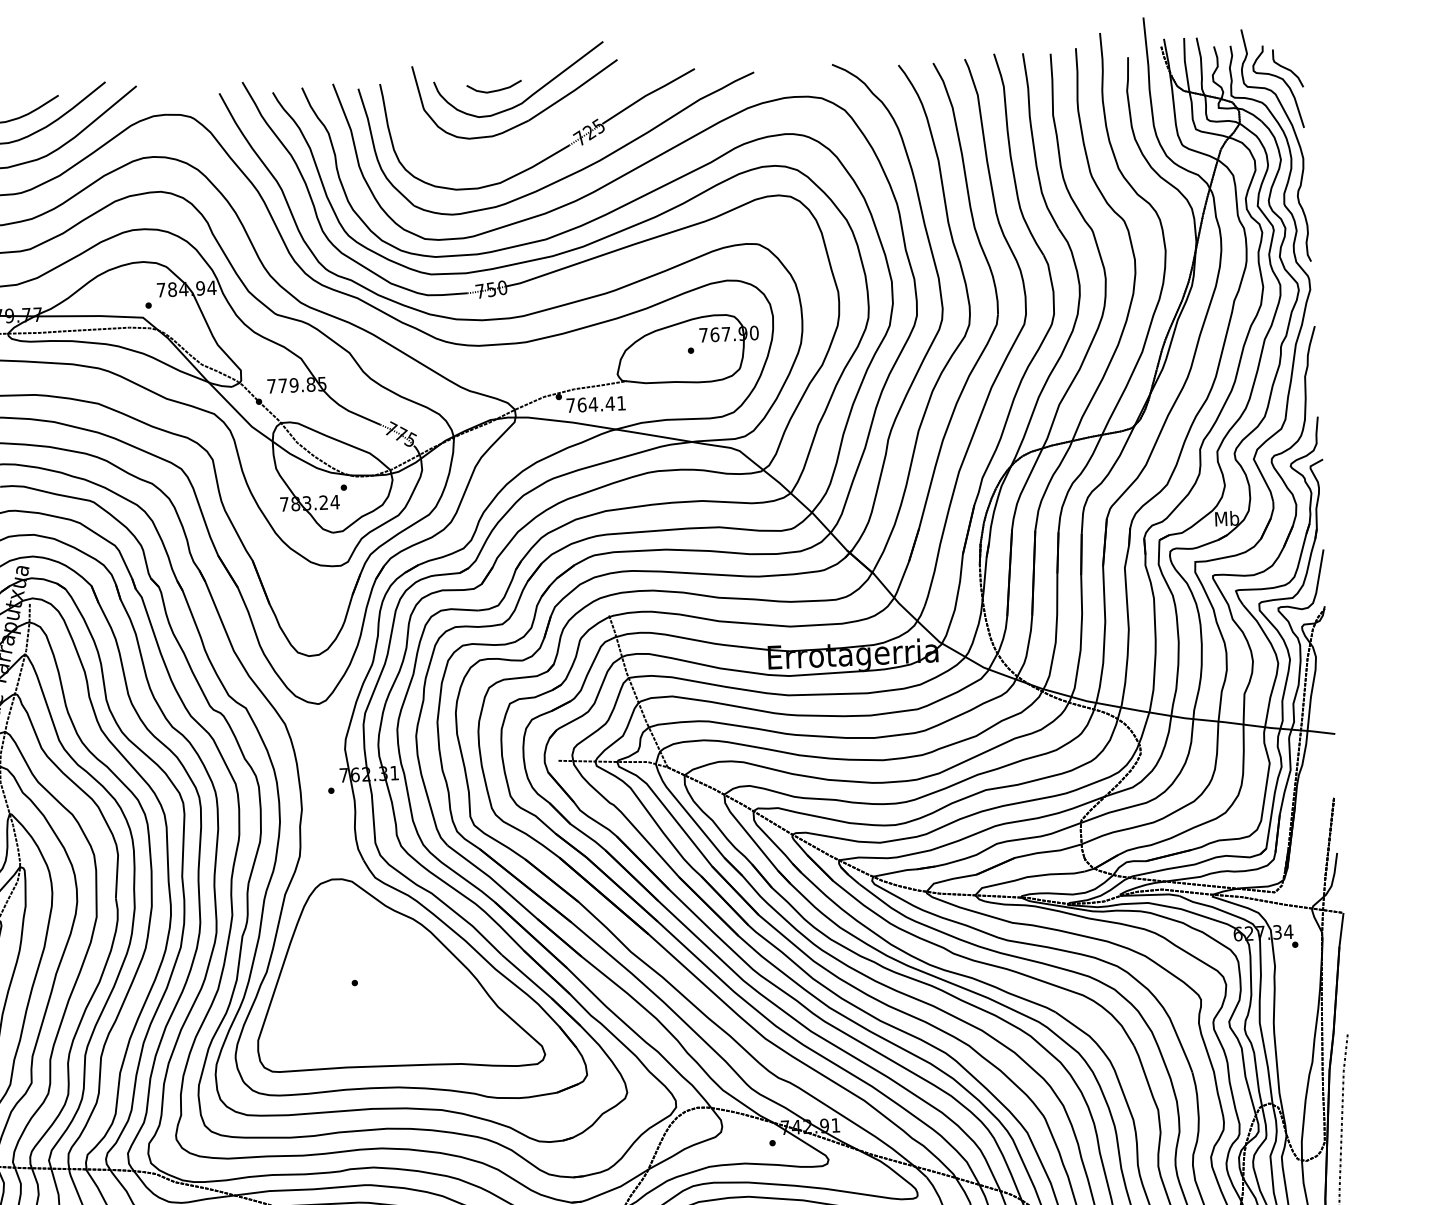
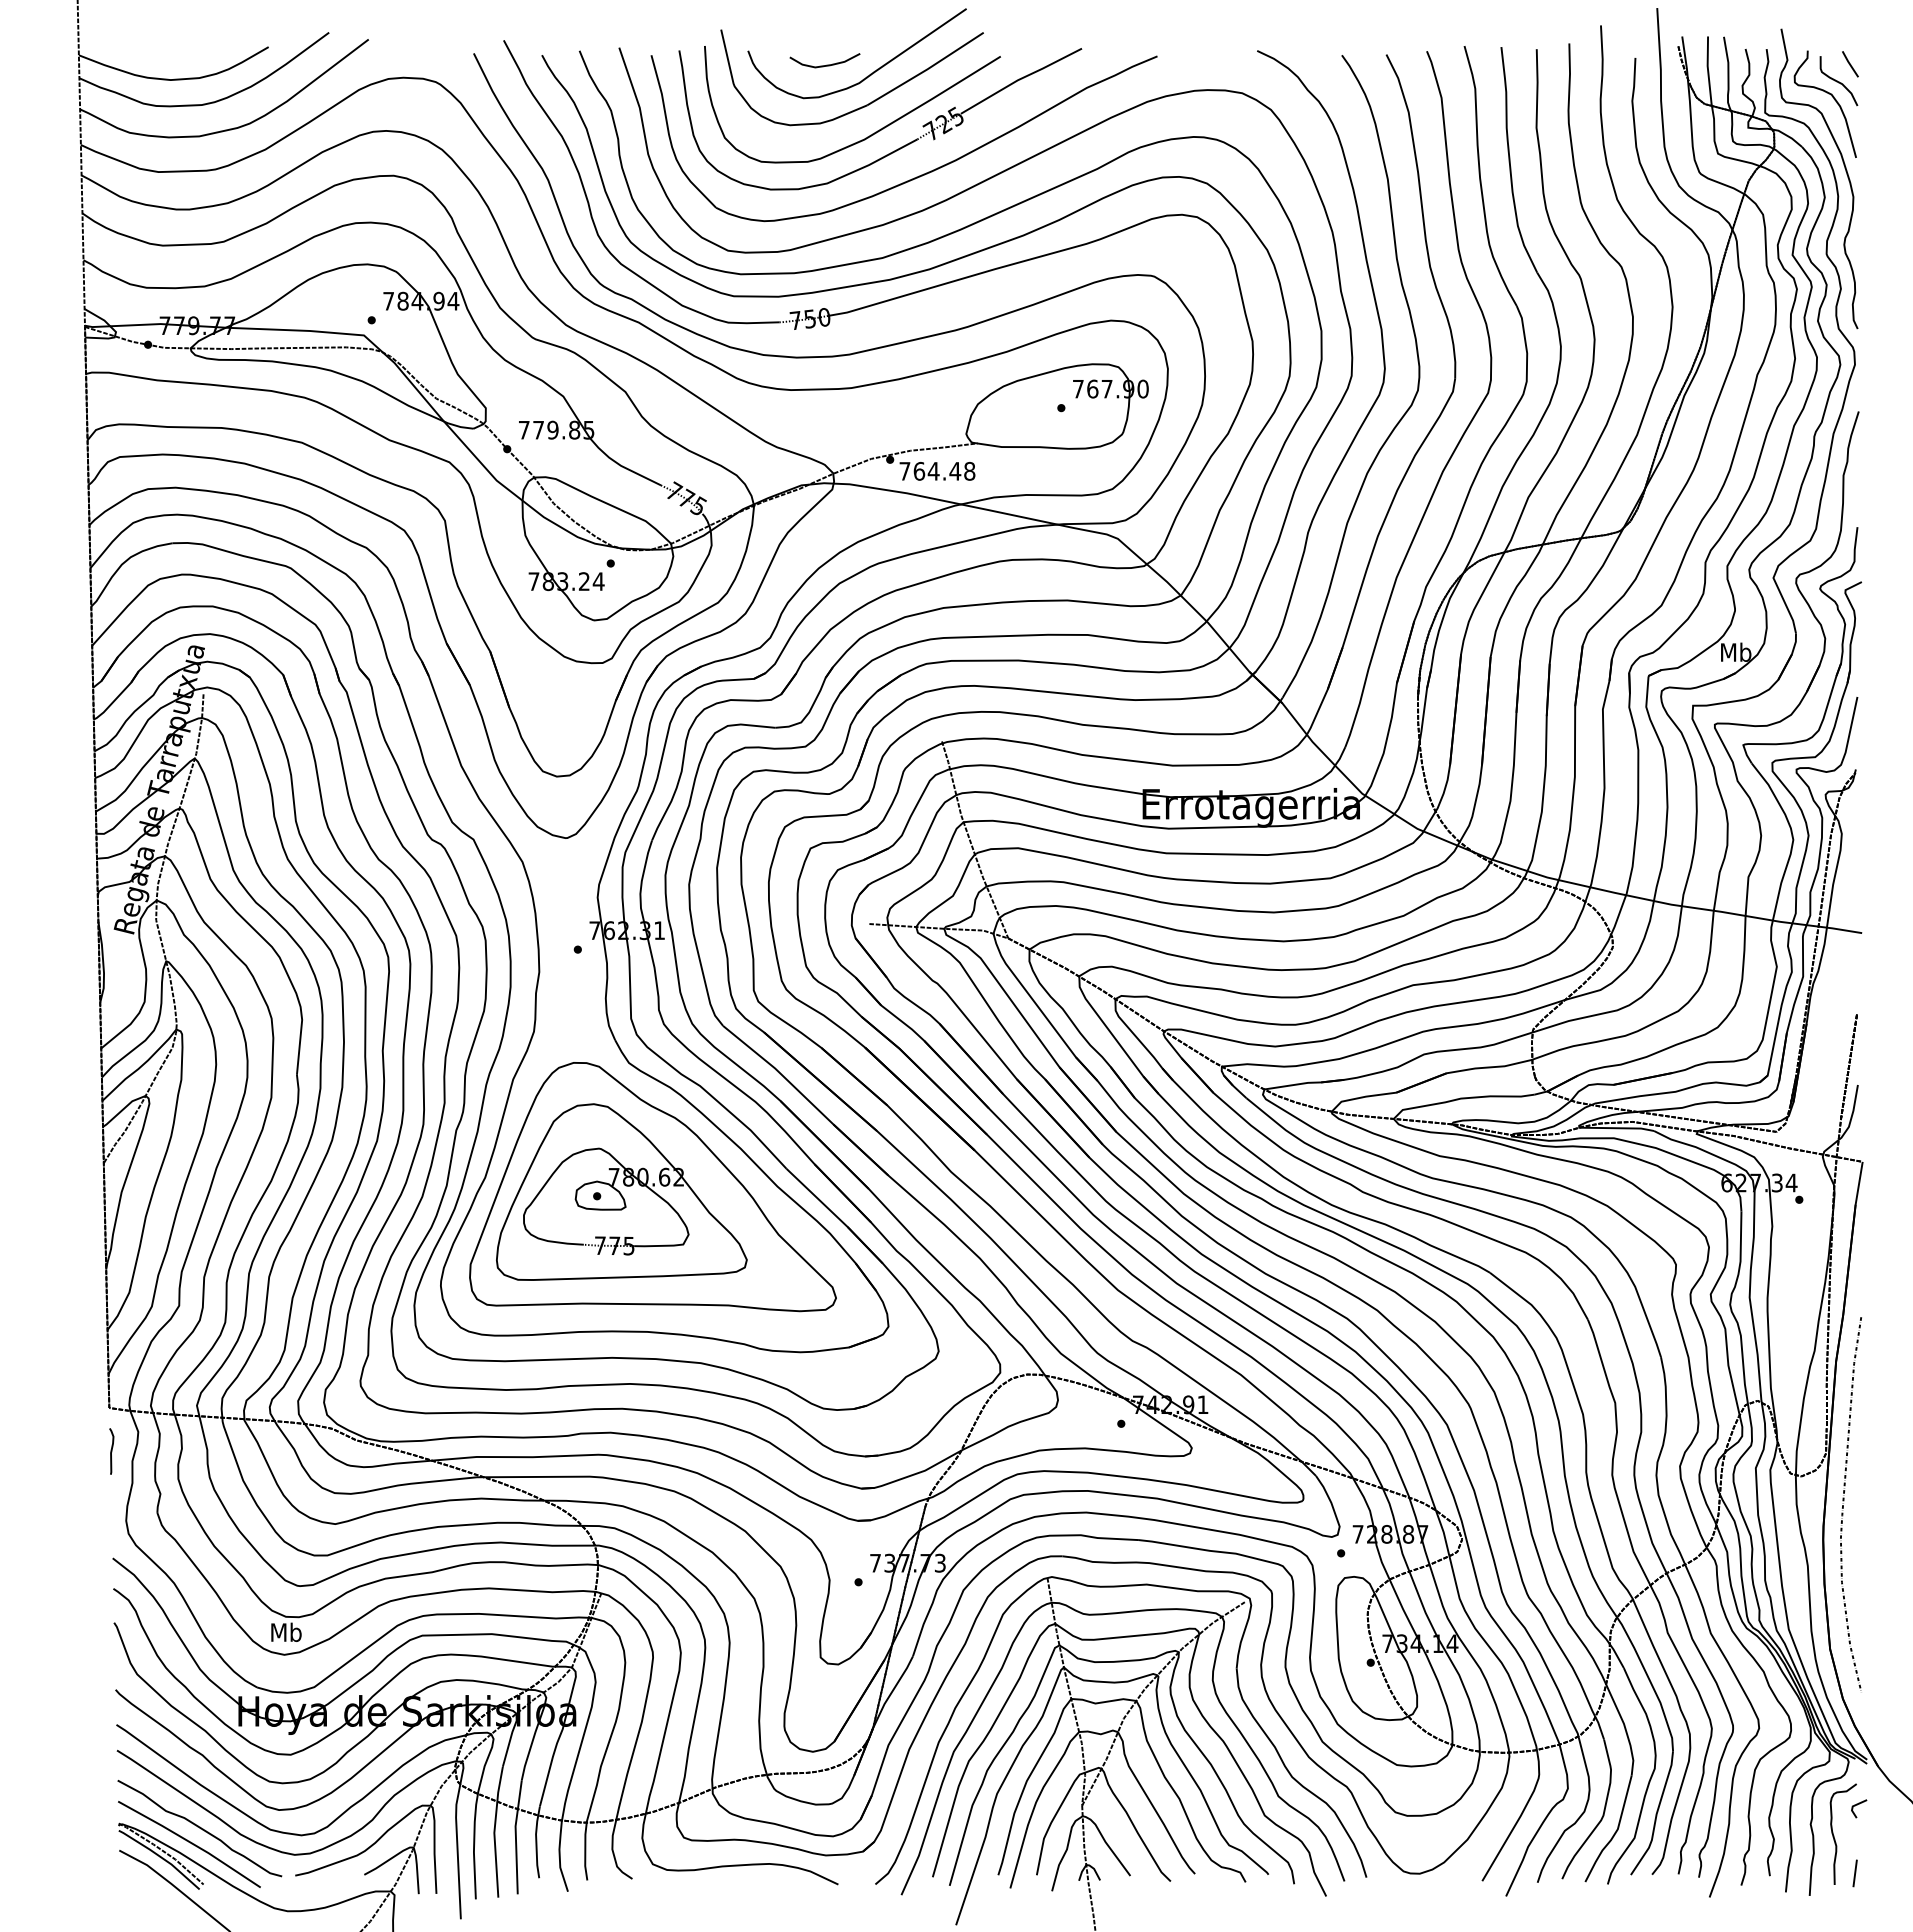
line: (1296, 55) -> (1850, 64), added
curve: (532, 143) -> (870, 134), added
text: (621, 402) -> (969, 470), 764.41 -> 764.48
part: (373, 978) -> (621, 1191), added

